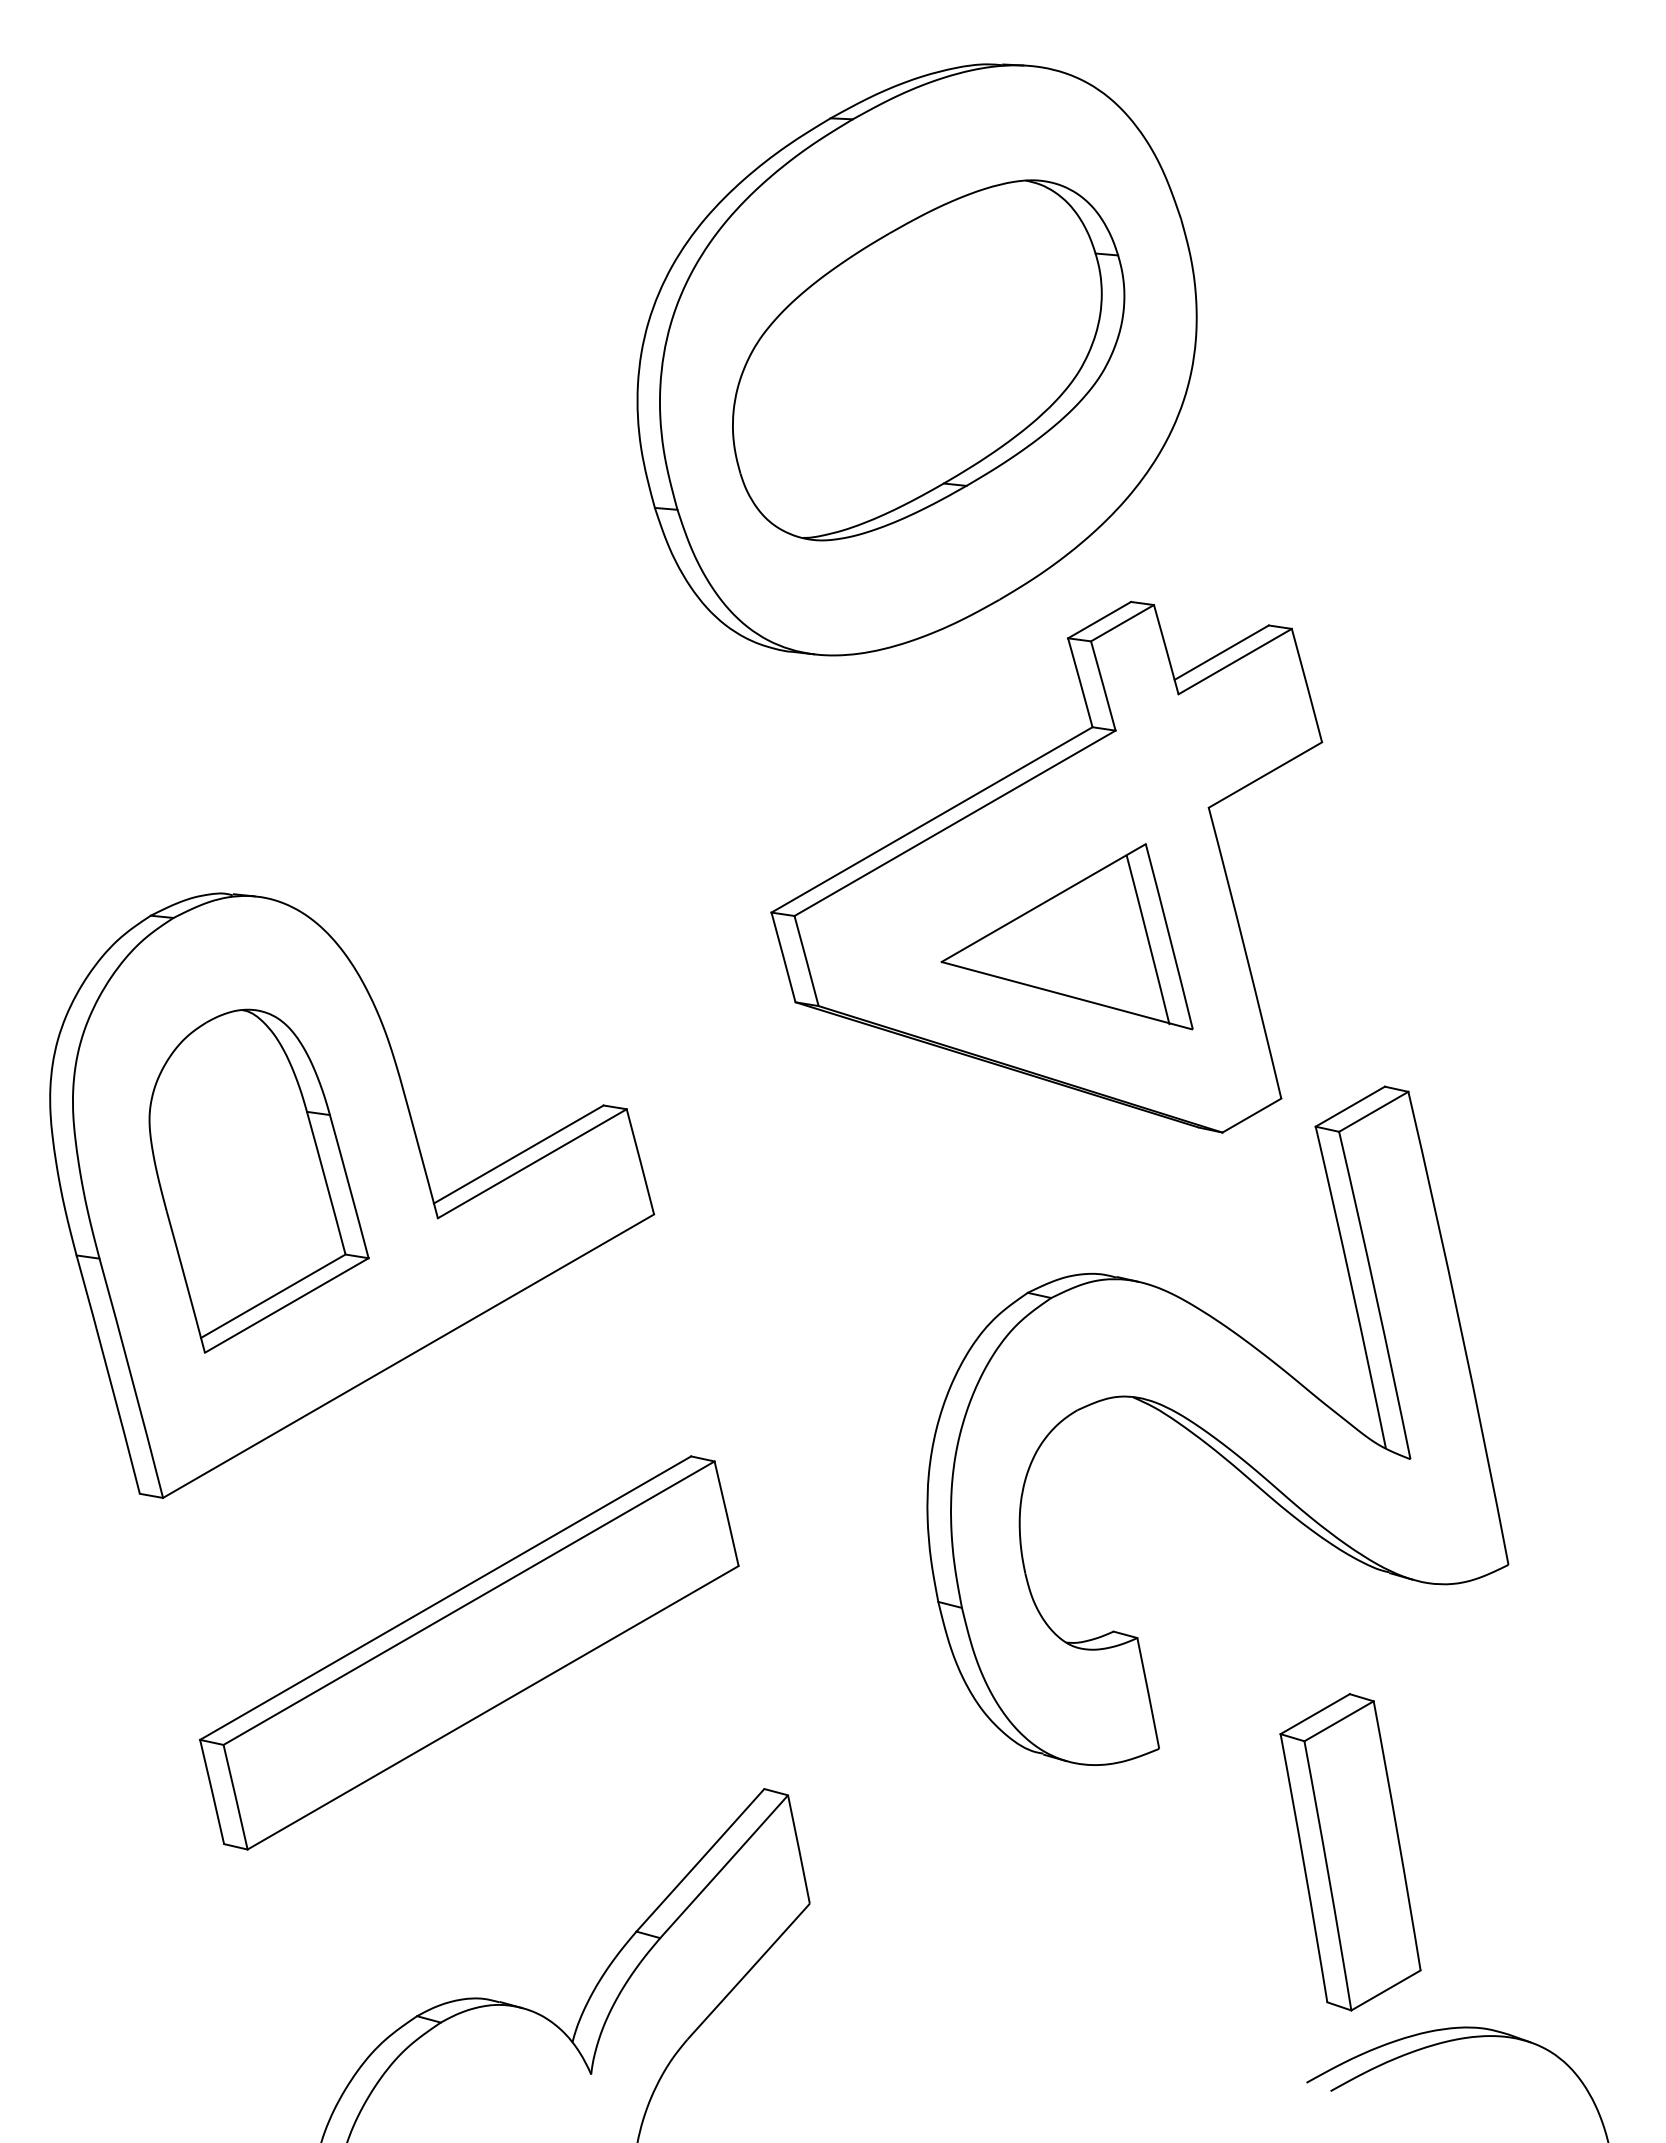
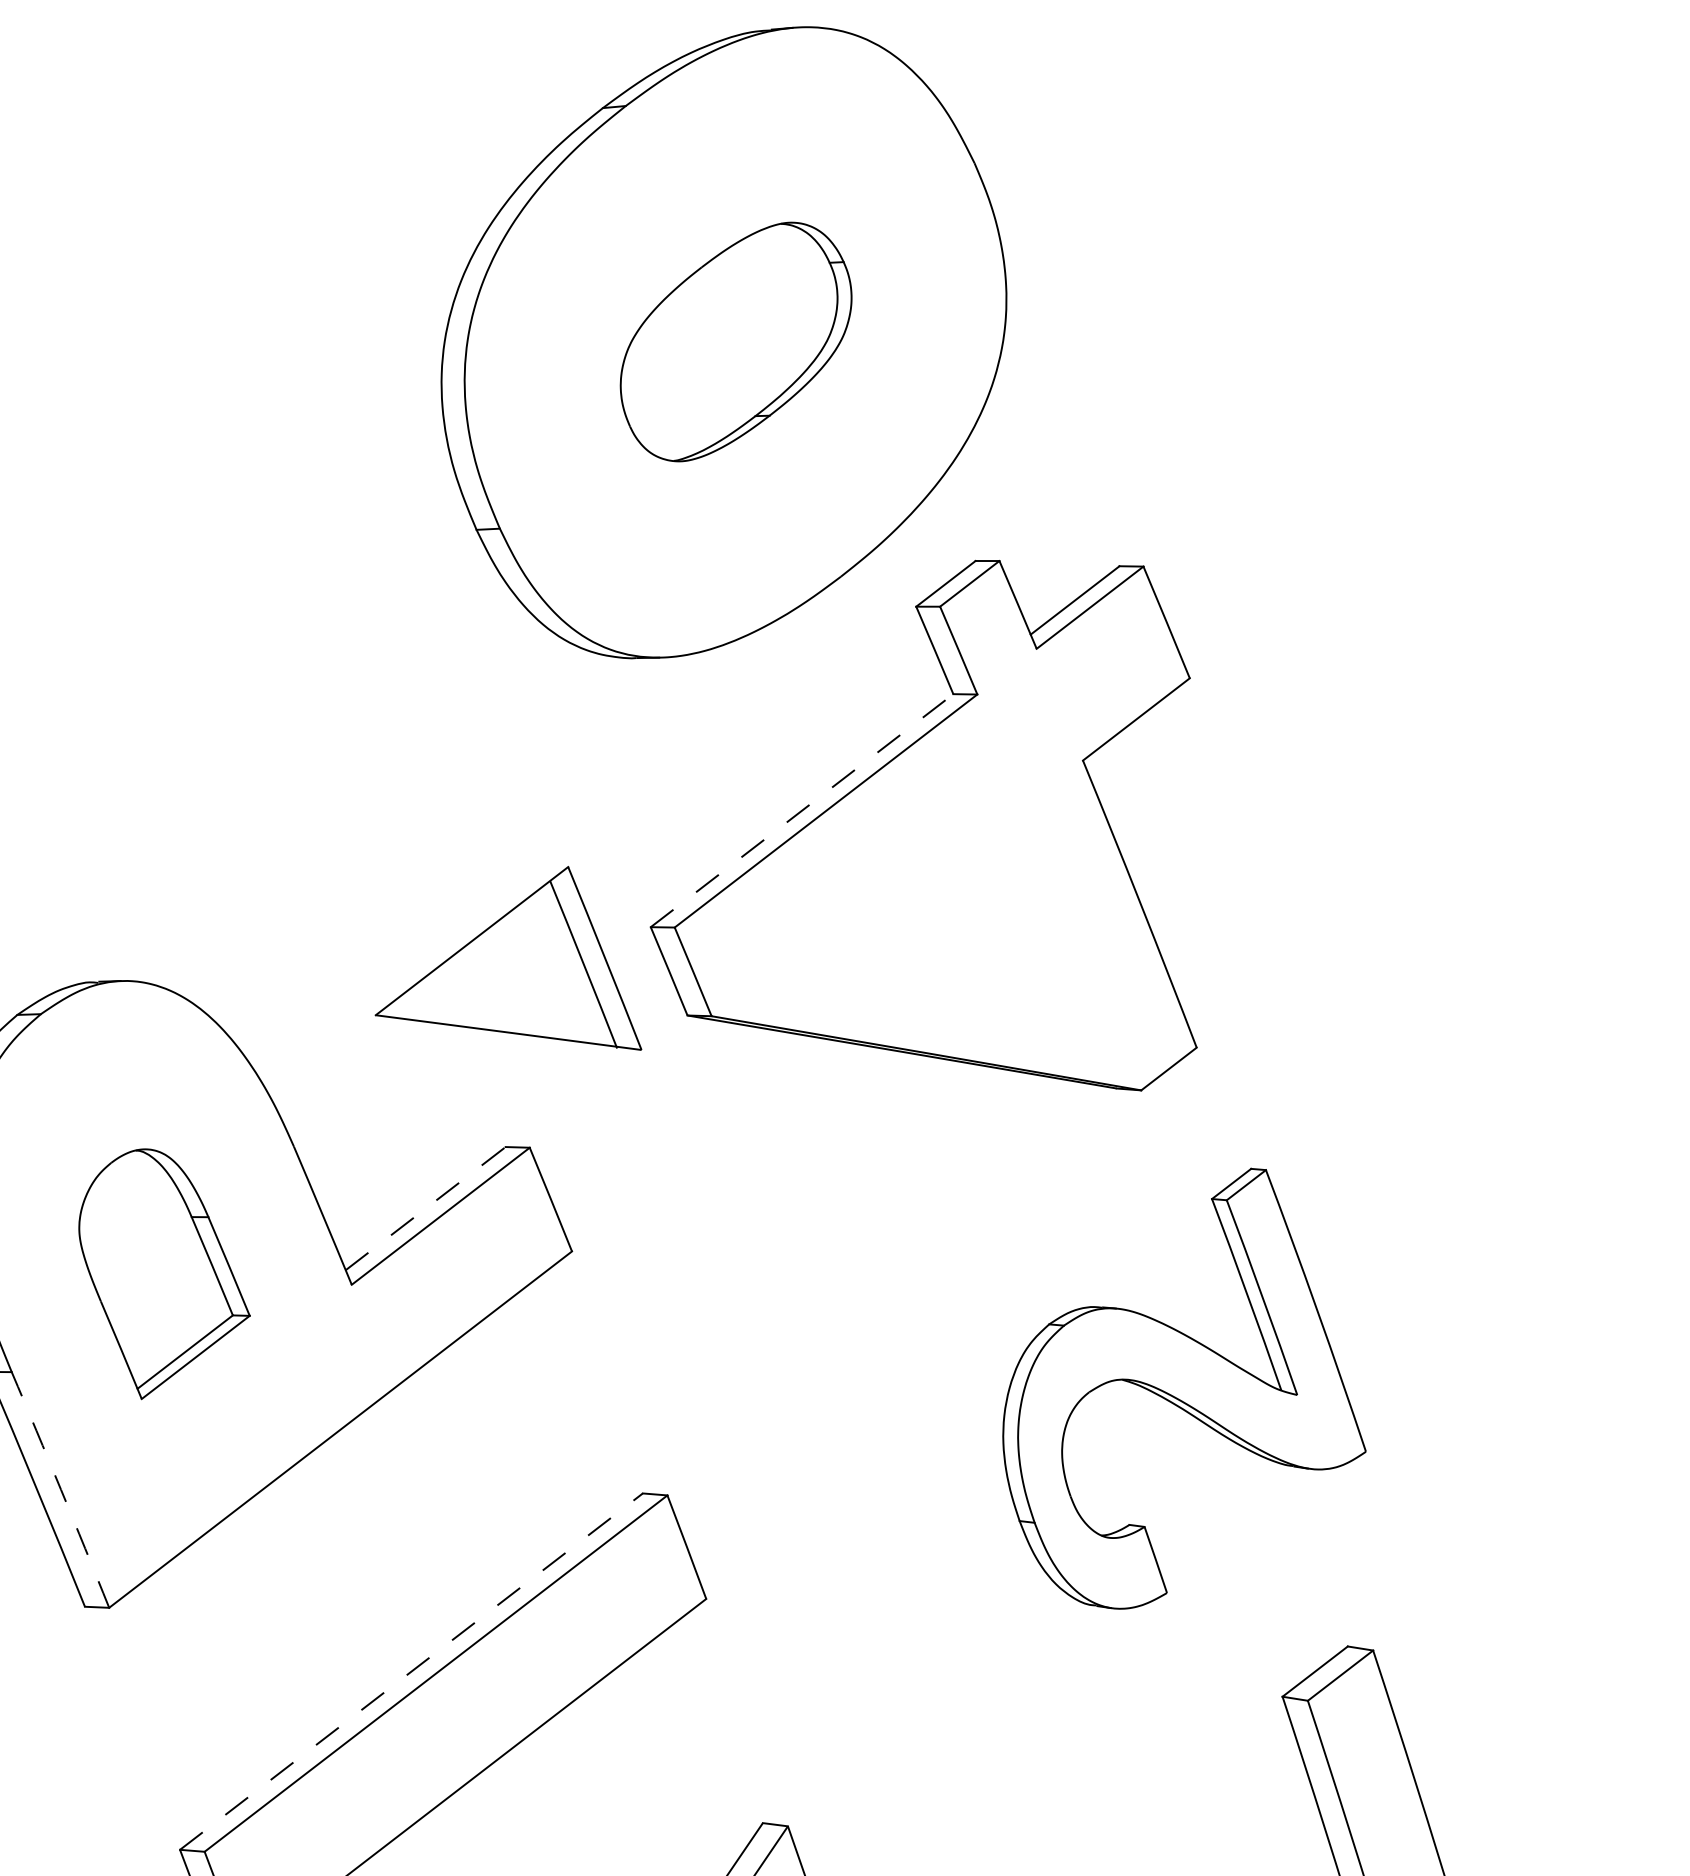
part: (928, 360) -> (735, 342), size x0.6
line: (932, 819) -> (802, 810), solid -> dashed
part: (1066, 936) -> (499, 972), moved
line: (518, 1154) -> (425, 1208), solid -> dashed
part: (258, 1180) -> (163, 1270), size x0.7
arc: (131, 1378) -> (60, 1490), solid -> dashed
part: (1217, 1425) -> (1176, 1390), size x0.6
line: (446, 1597) -> (412, 1670), solid -> dashed

